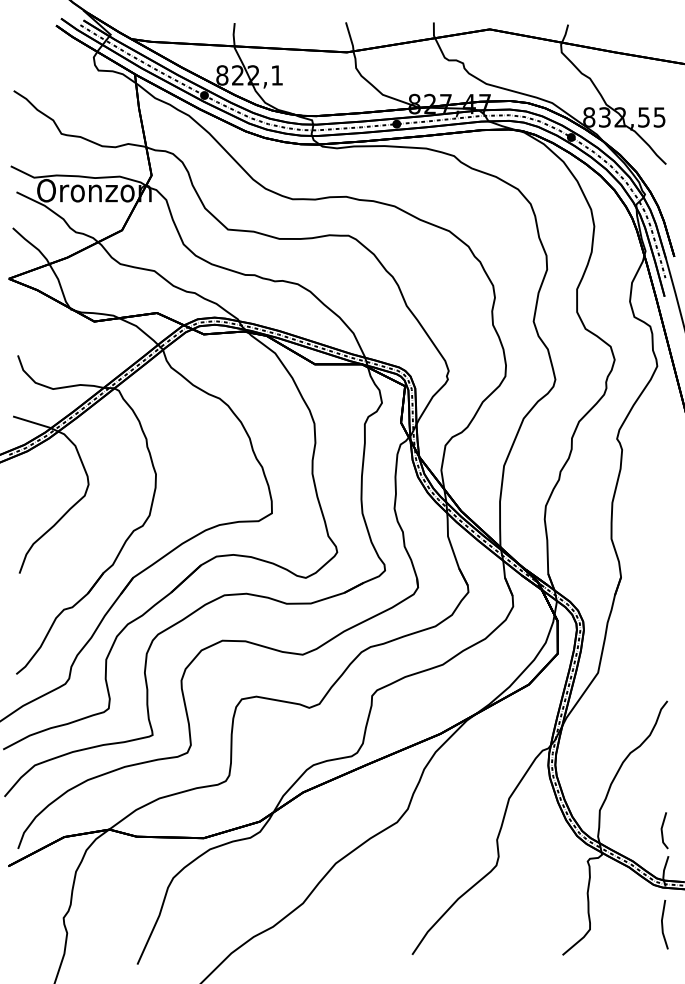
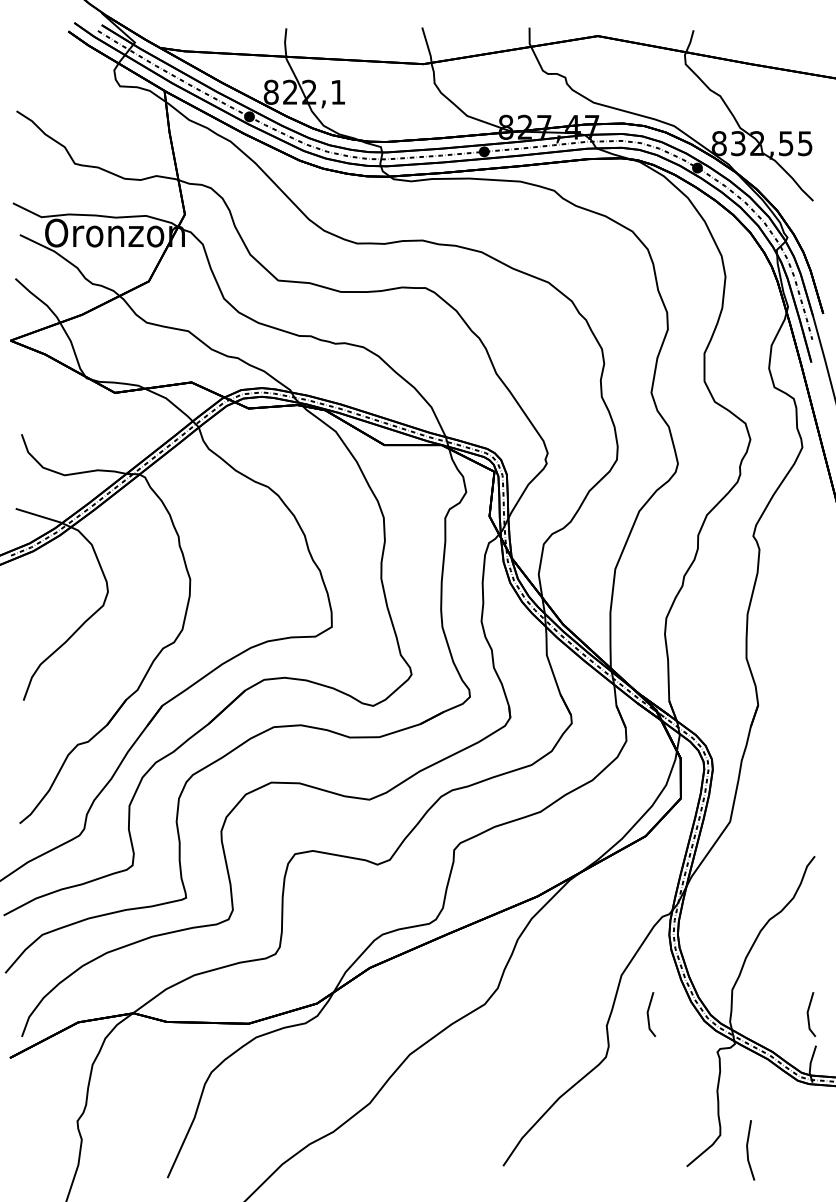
line: (531, 830) -> (648, 1014), added
line: (663, 924) -> (748, 1150), moved

